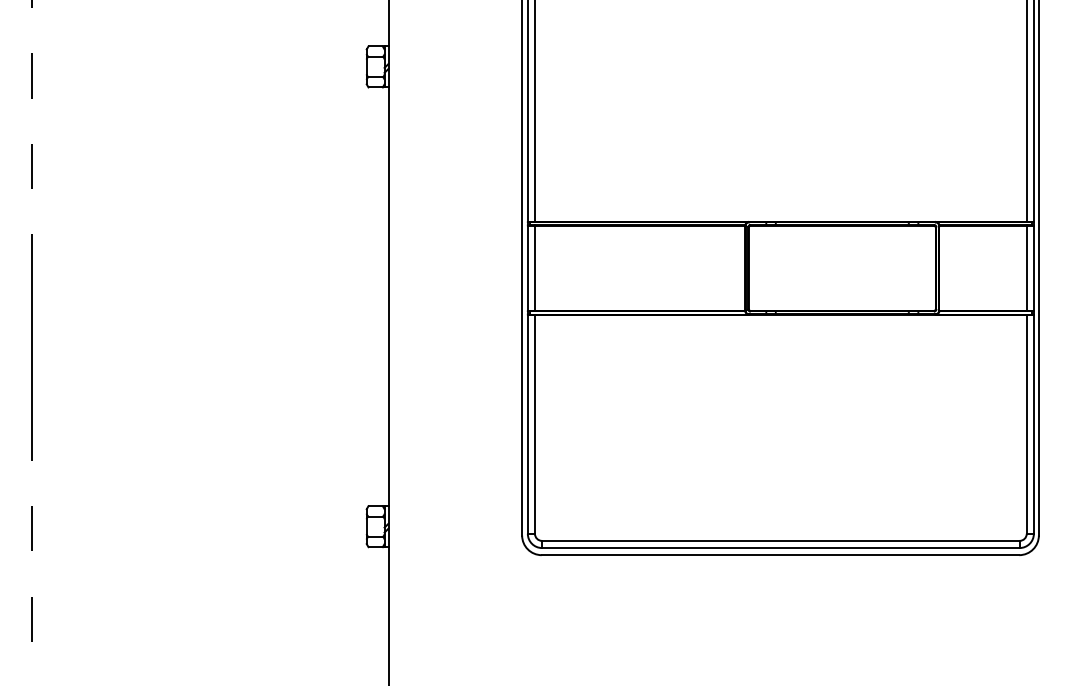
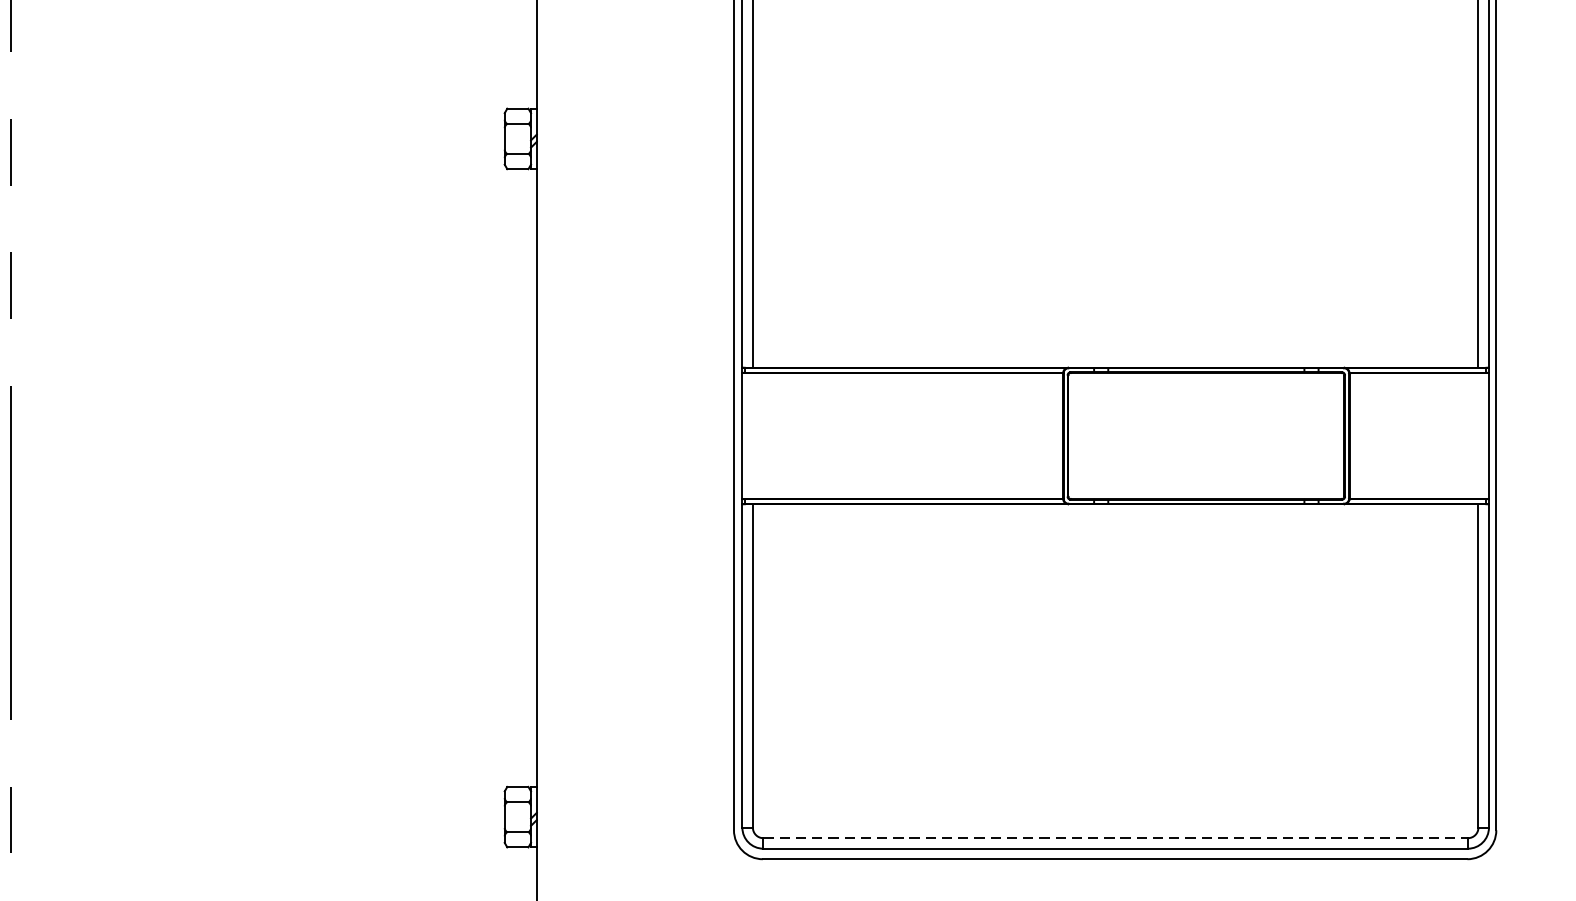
line: (534, 268) -> (752, 436), removed
line: (1026, 268) -> (1478, 436), removed
line: (780, 540) -> (1115, 837), solid -> dashed

